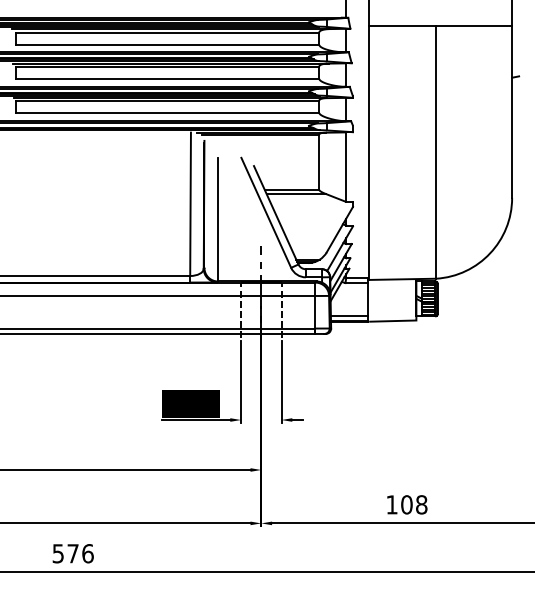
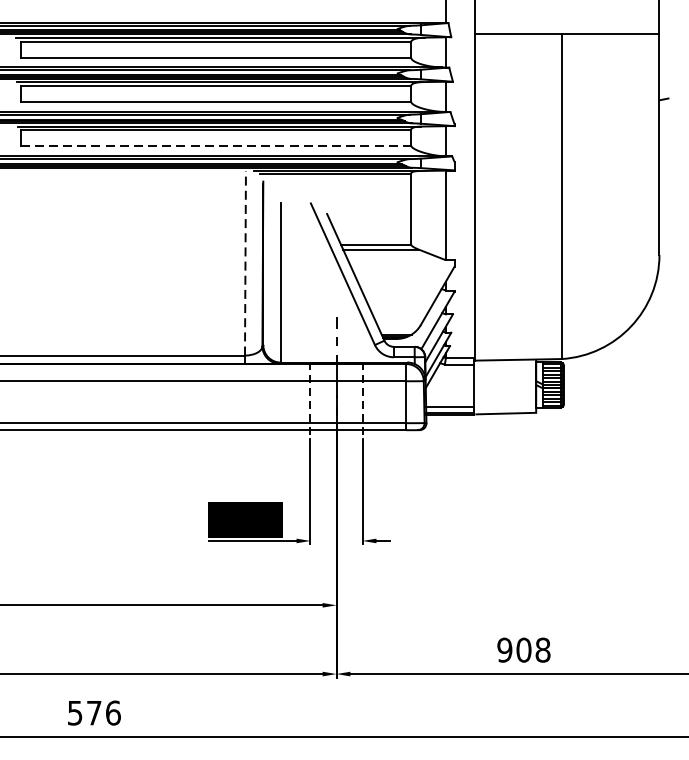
line: (167, 112) -> (215, 145), solid -> dashed
line: (190, 204) -> (245, 263), solid -> dashed
text: (391, 504) -> (504, 649), 108 -> 908

